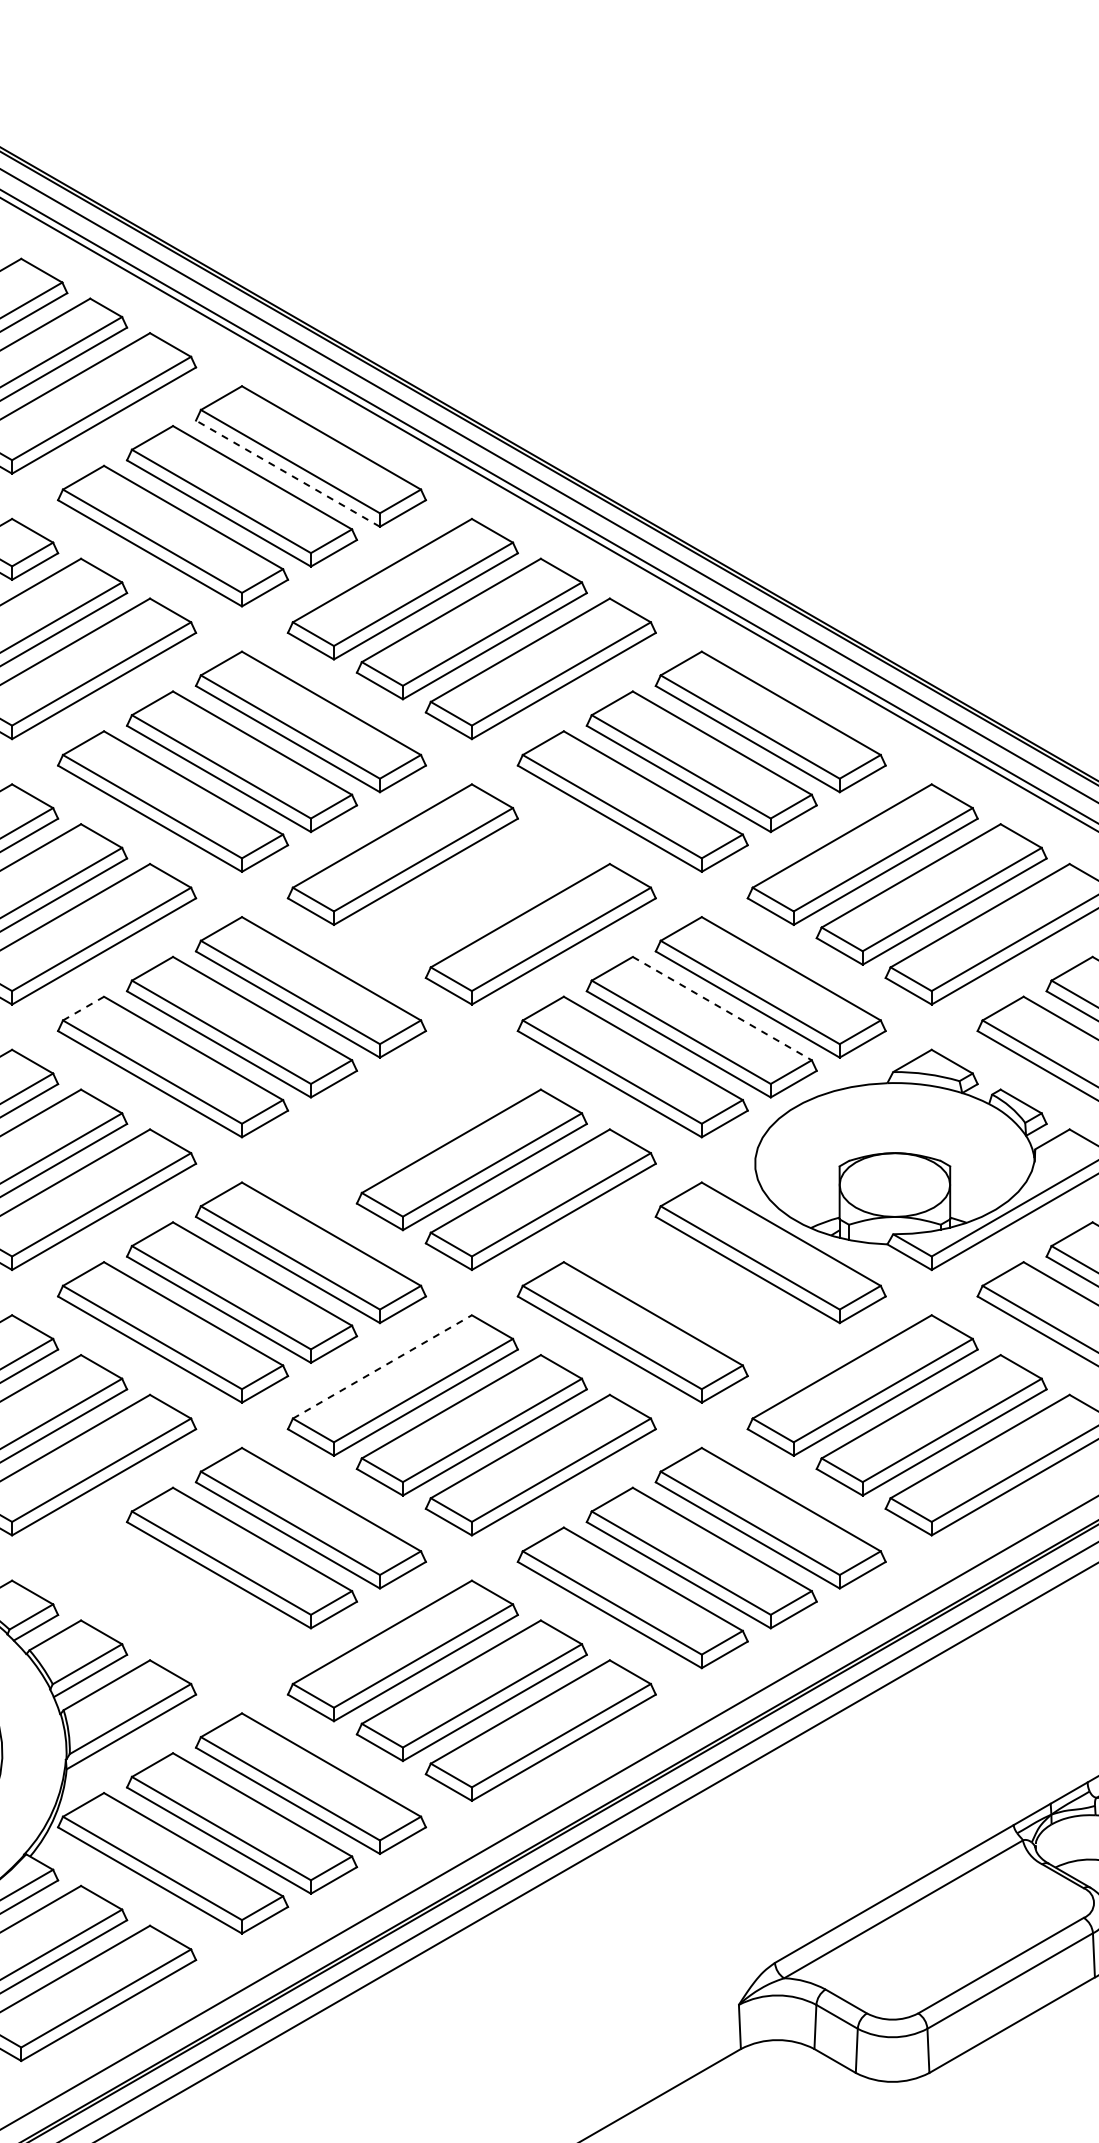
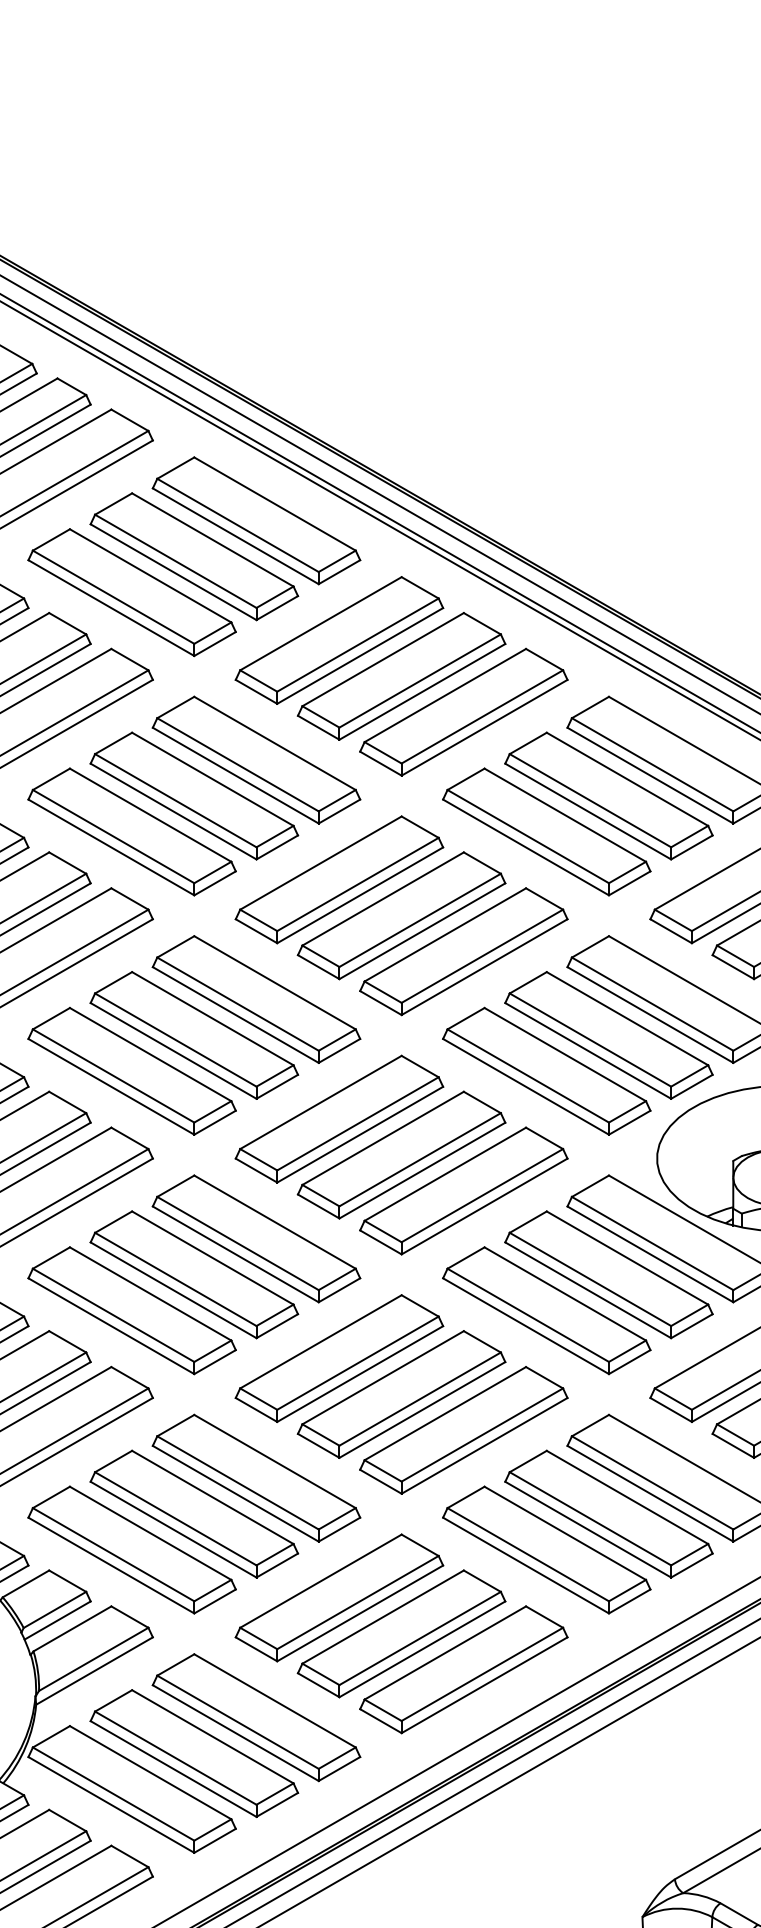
line: (287, 473) -> (235, 536), dashed -> solid
part: (471, 894) -> (401, 915), added
line: (83, 1008) -> (51, 1018), dashed -> solid
line: (722, 1008) -> (627, 1018), dashed -> solid
part: (402, 1119) -> (339, 1118), added
part: (701, 1292) -> (608, 1274), added
line: (382, 1366) -> (321, 1341), dashed -> solid
part: (173, 1597) -> (132, 1549), added

